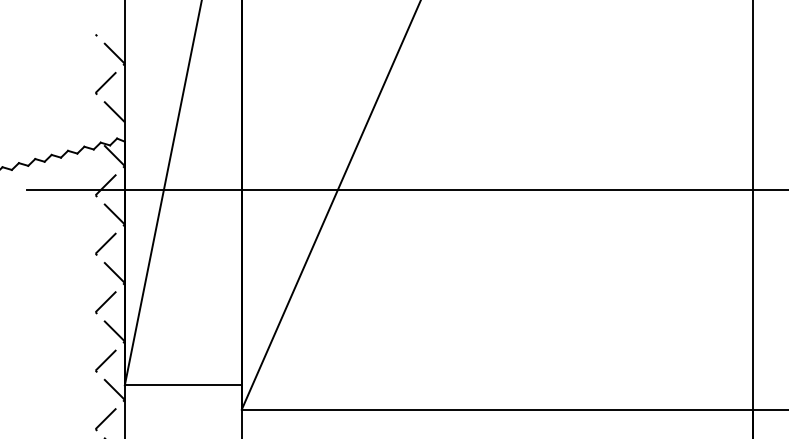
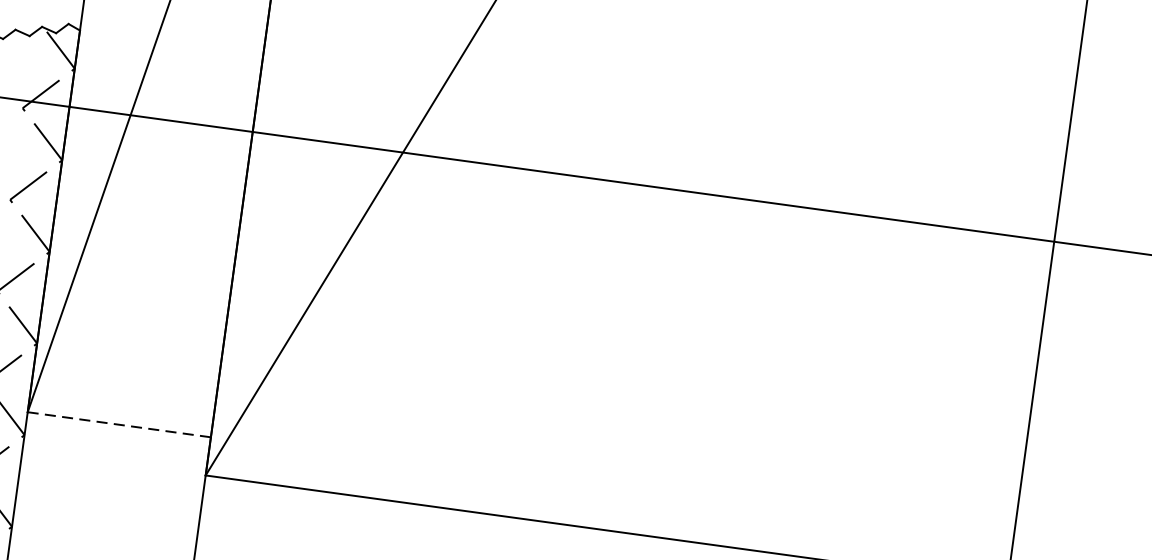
line: (182, 385) -> (118, 424), solid -> dashed

